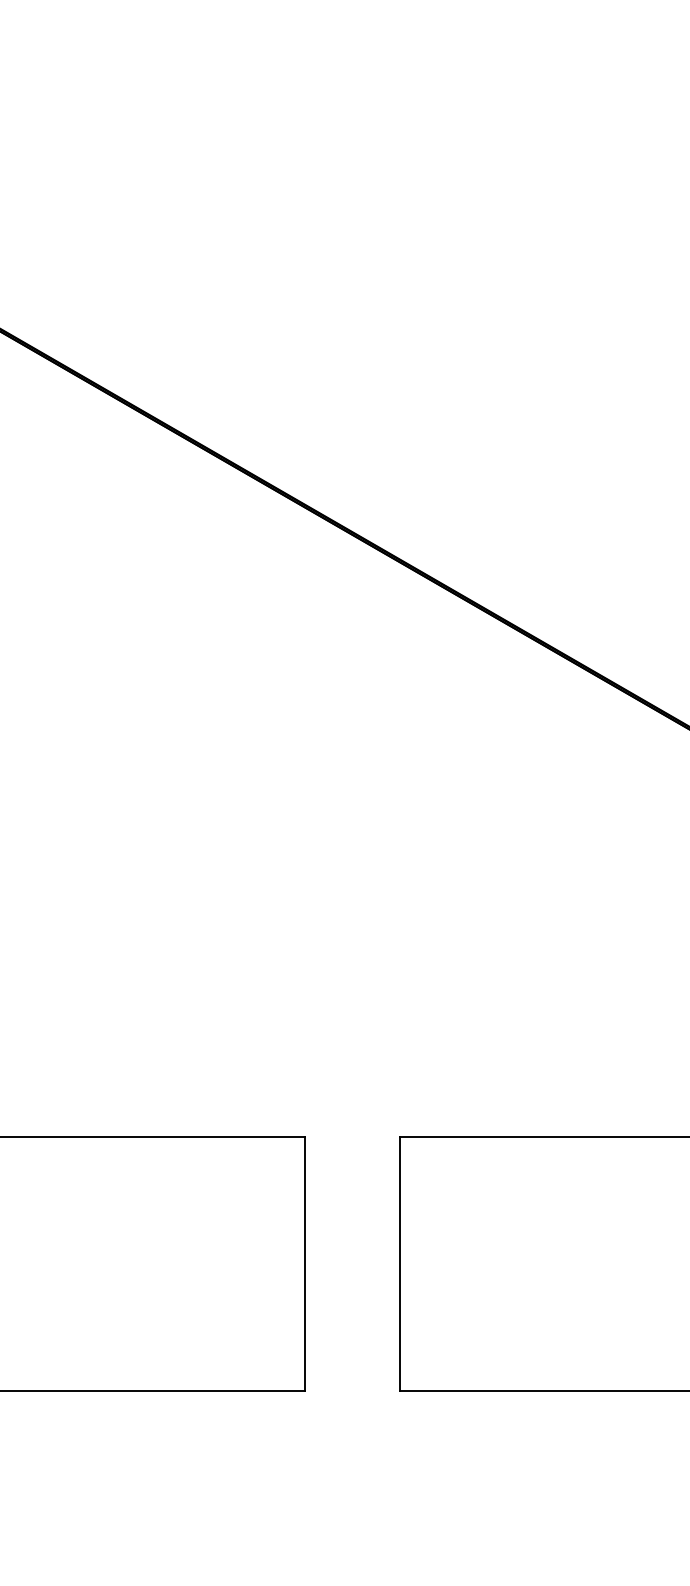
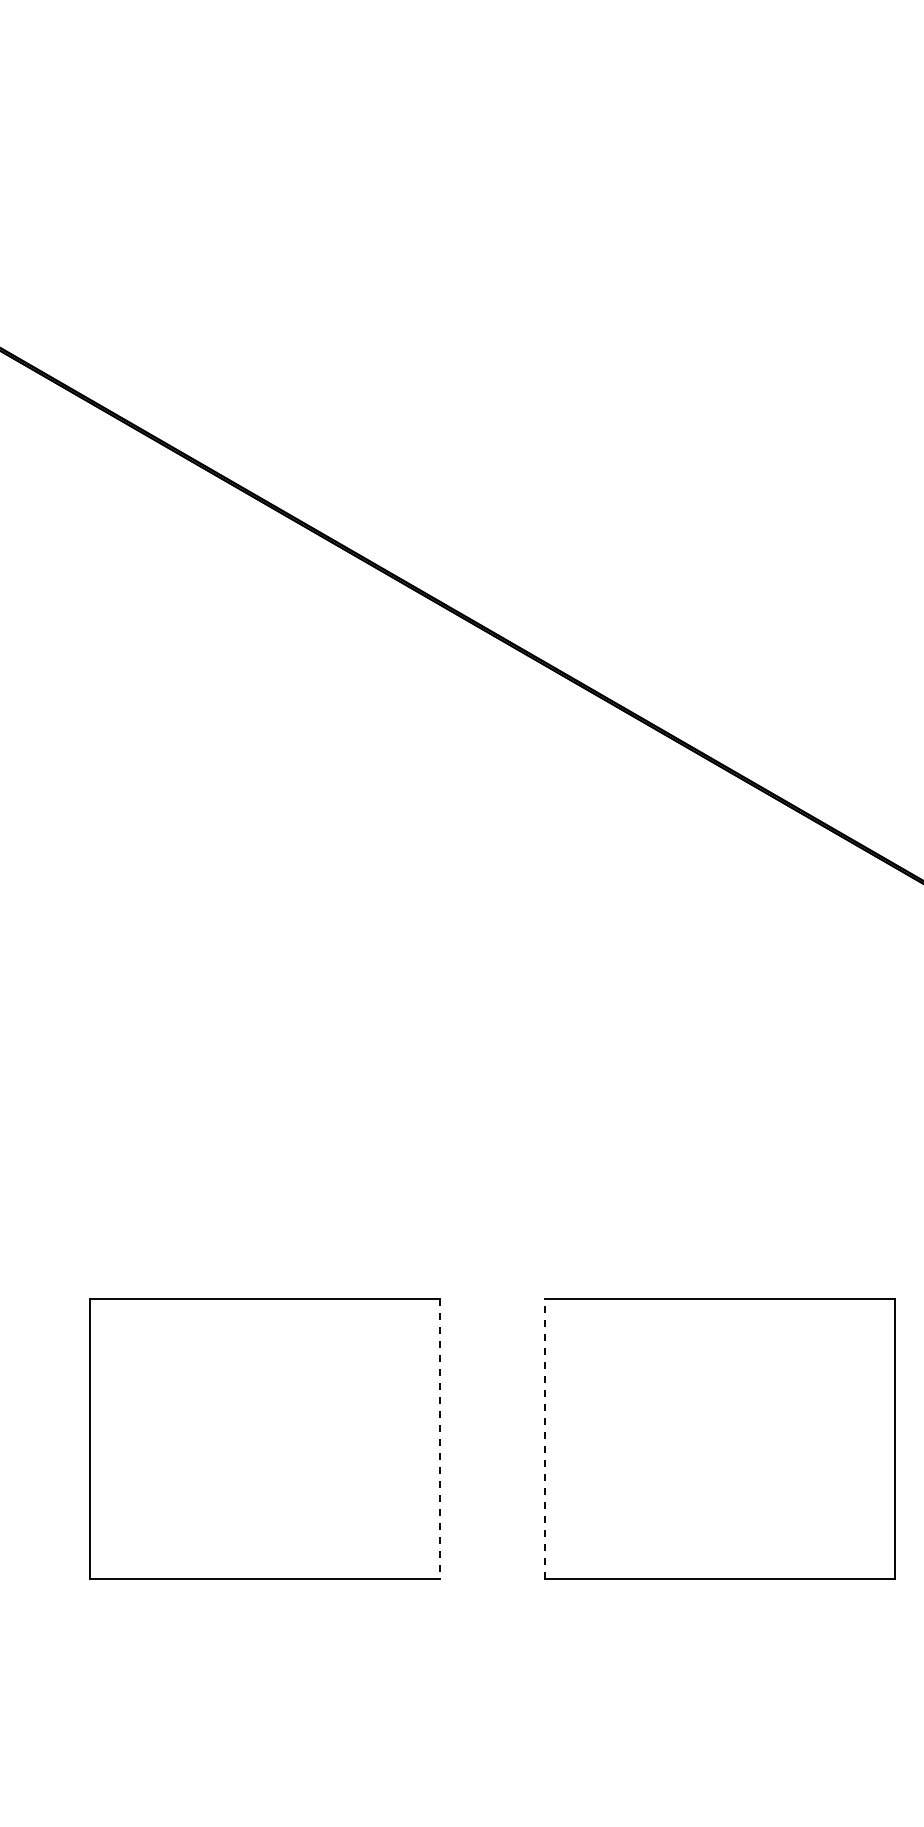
line: (305, 1264) -> (440, 1438), solid -> dashed
line: (399, 1264) -> (544, 1438), solid -> dashed

